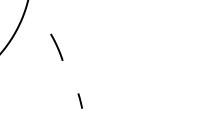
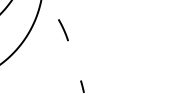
line: (56, 47) -> (63, 30), moved

